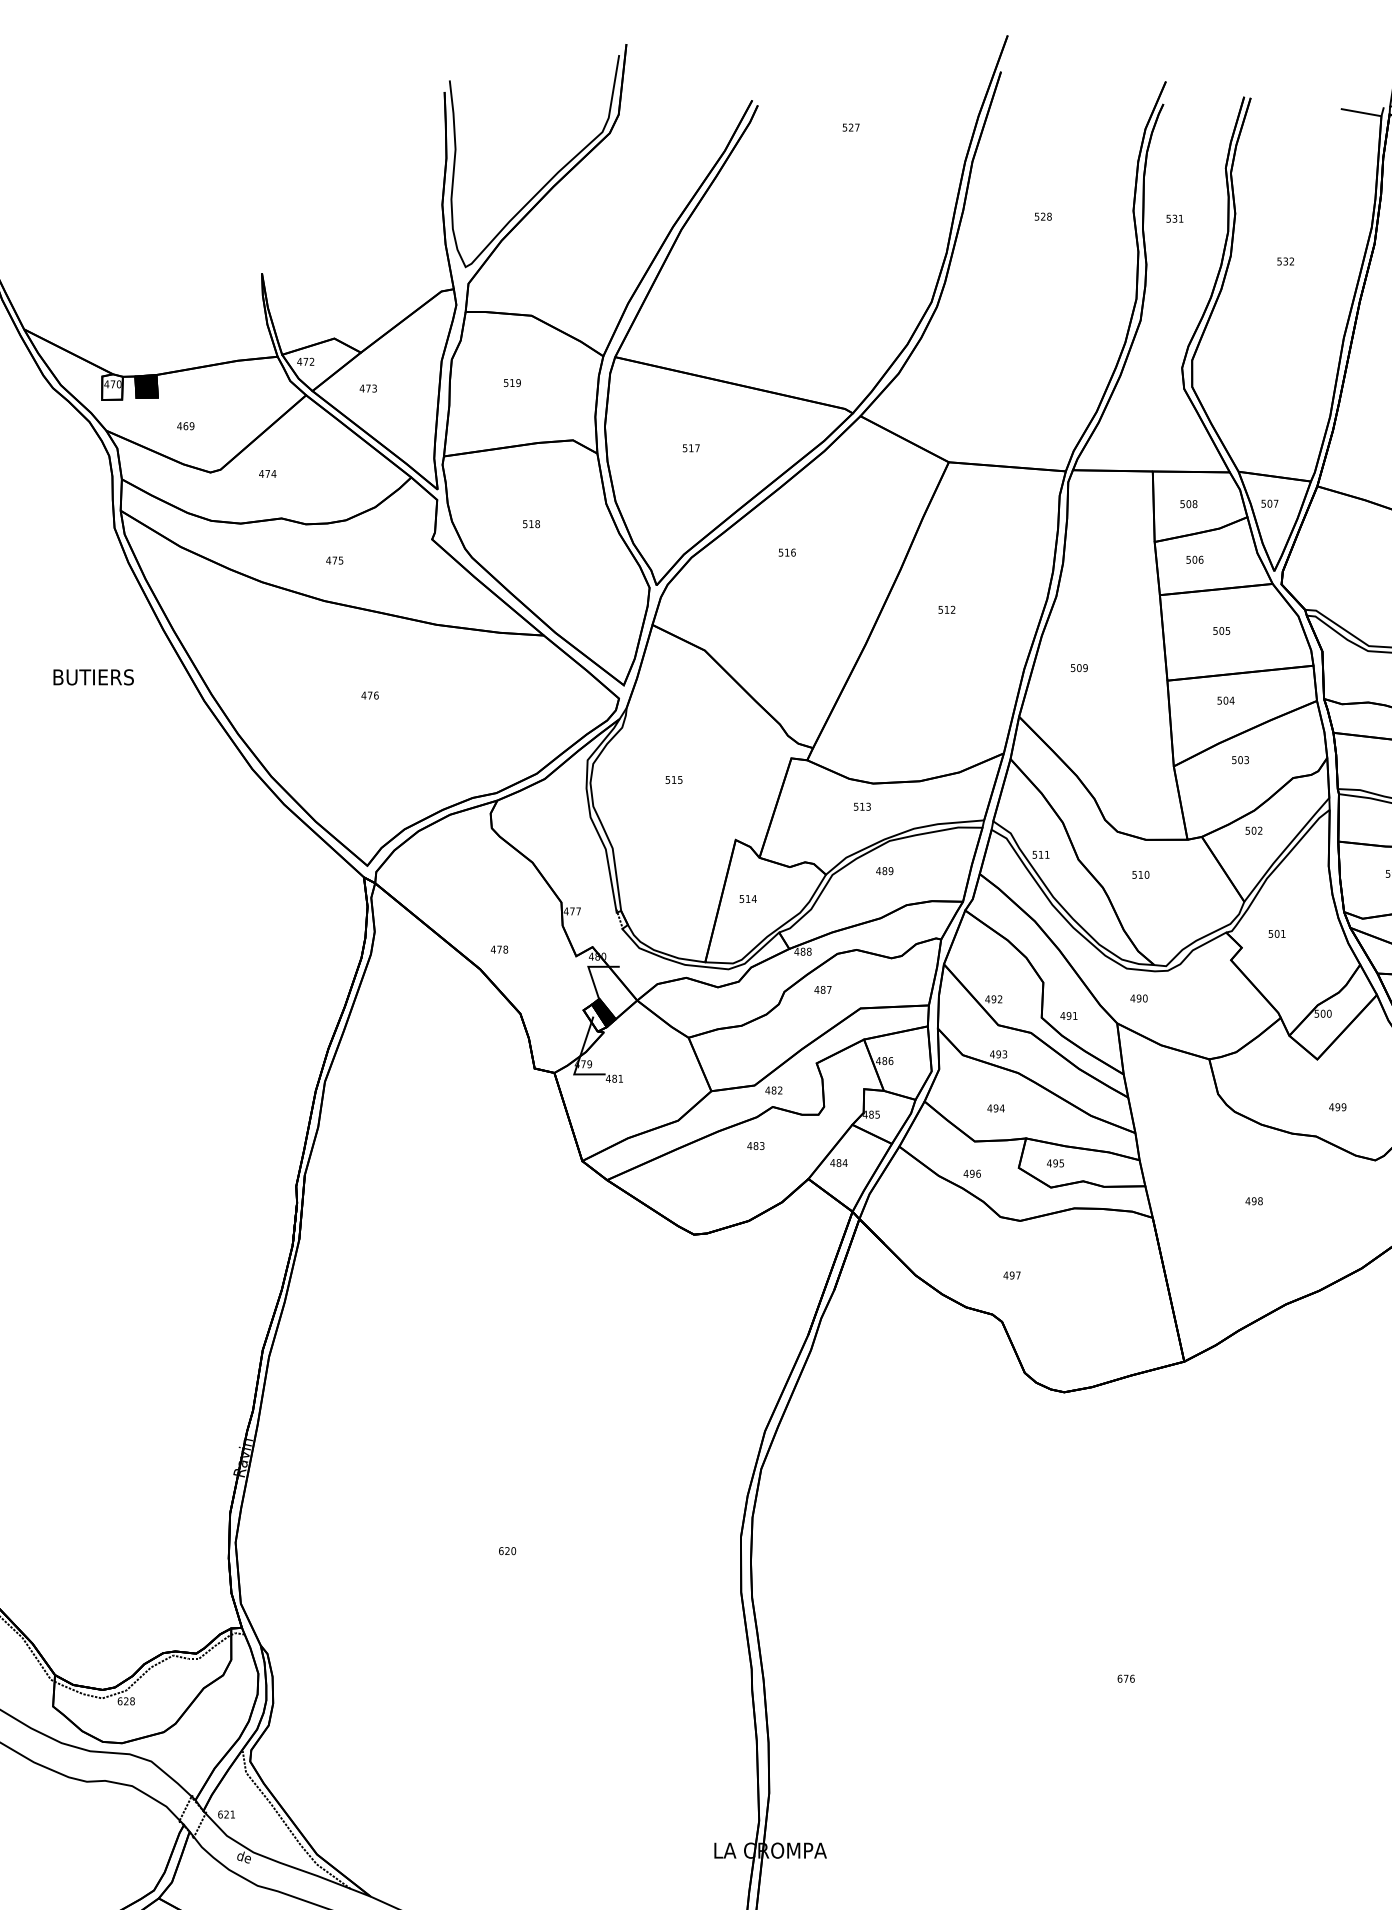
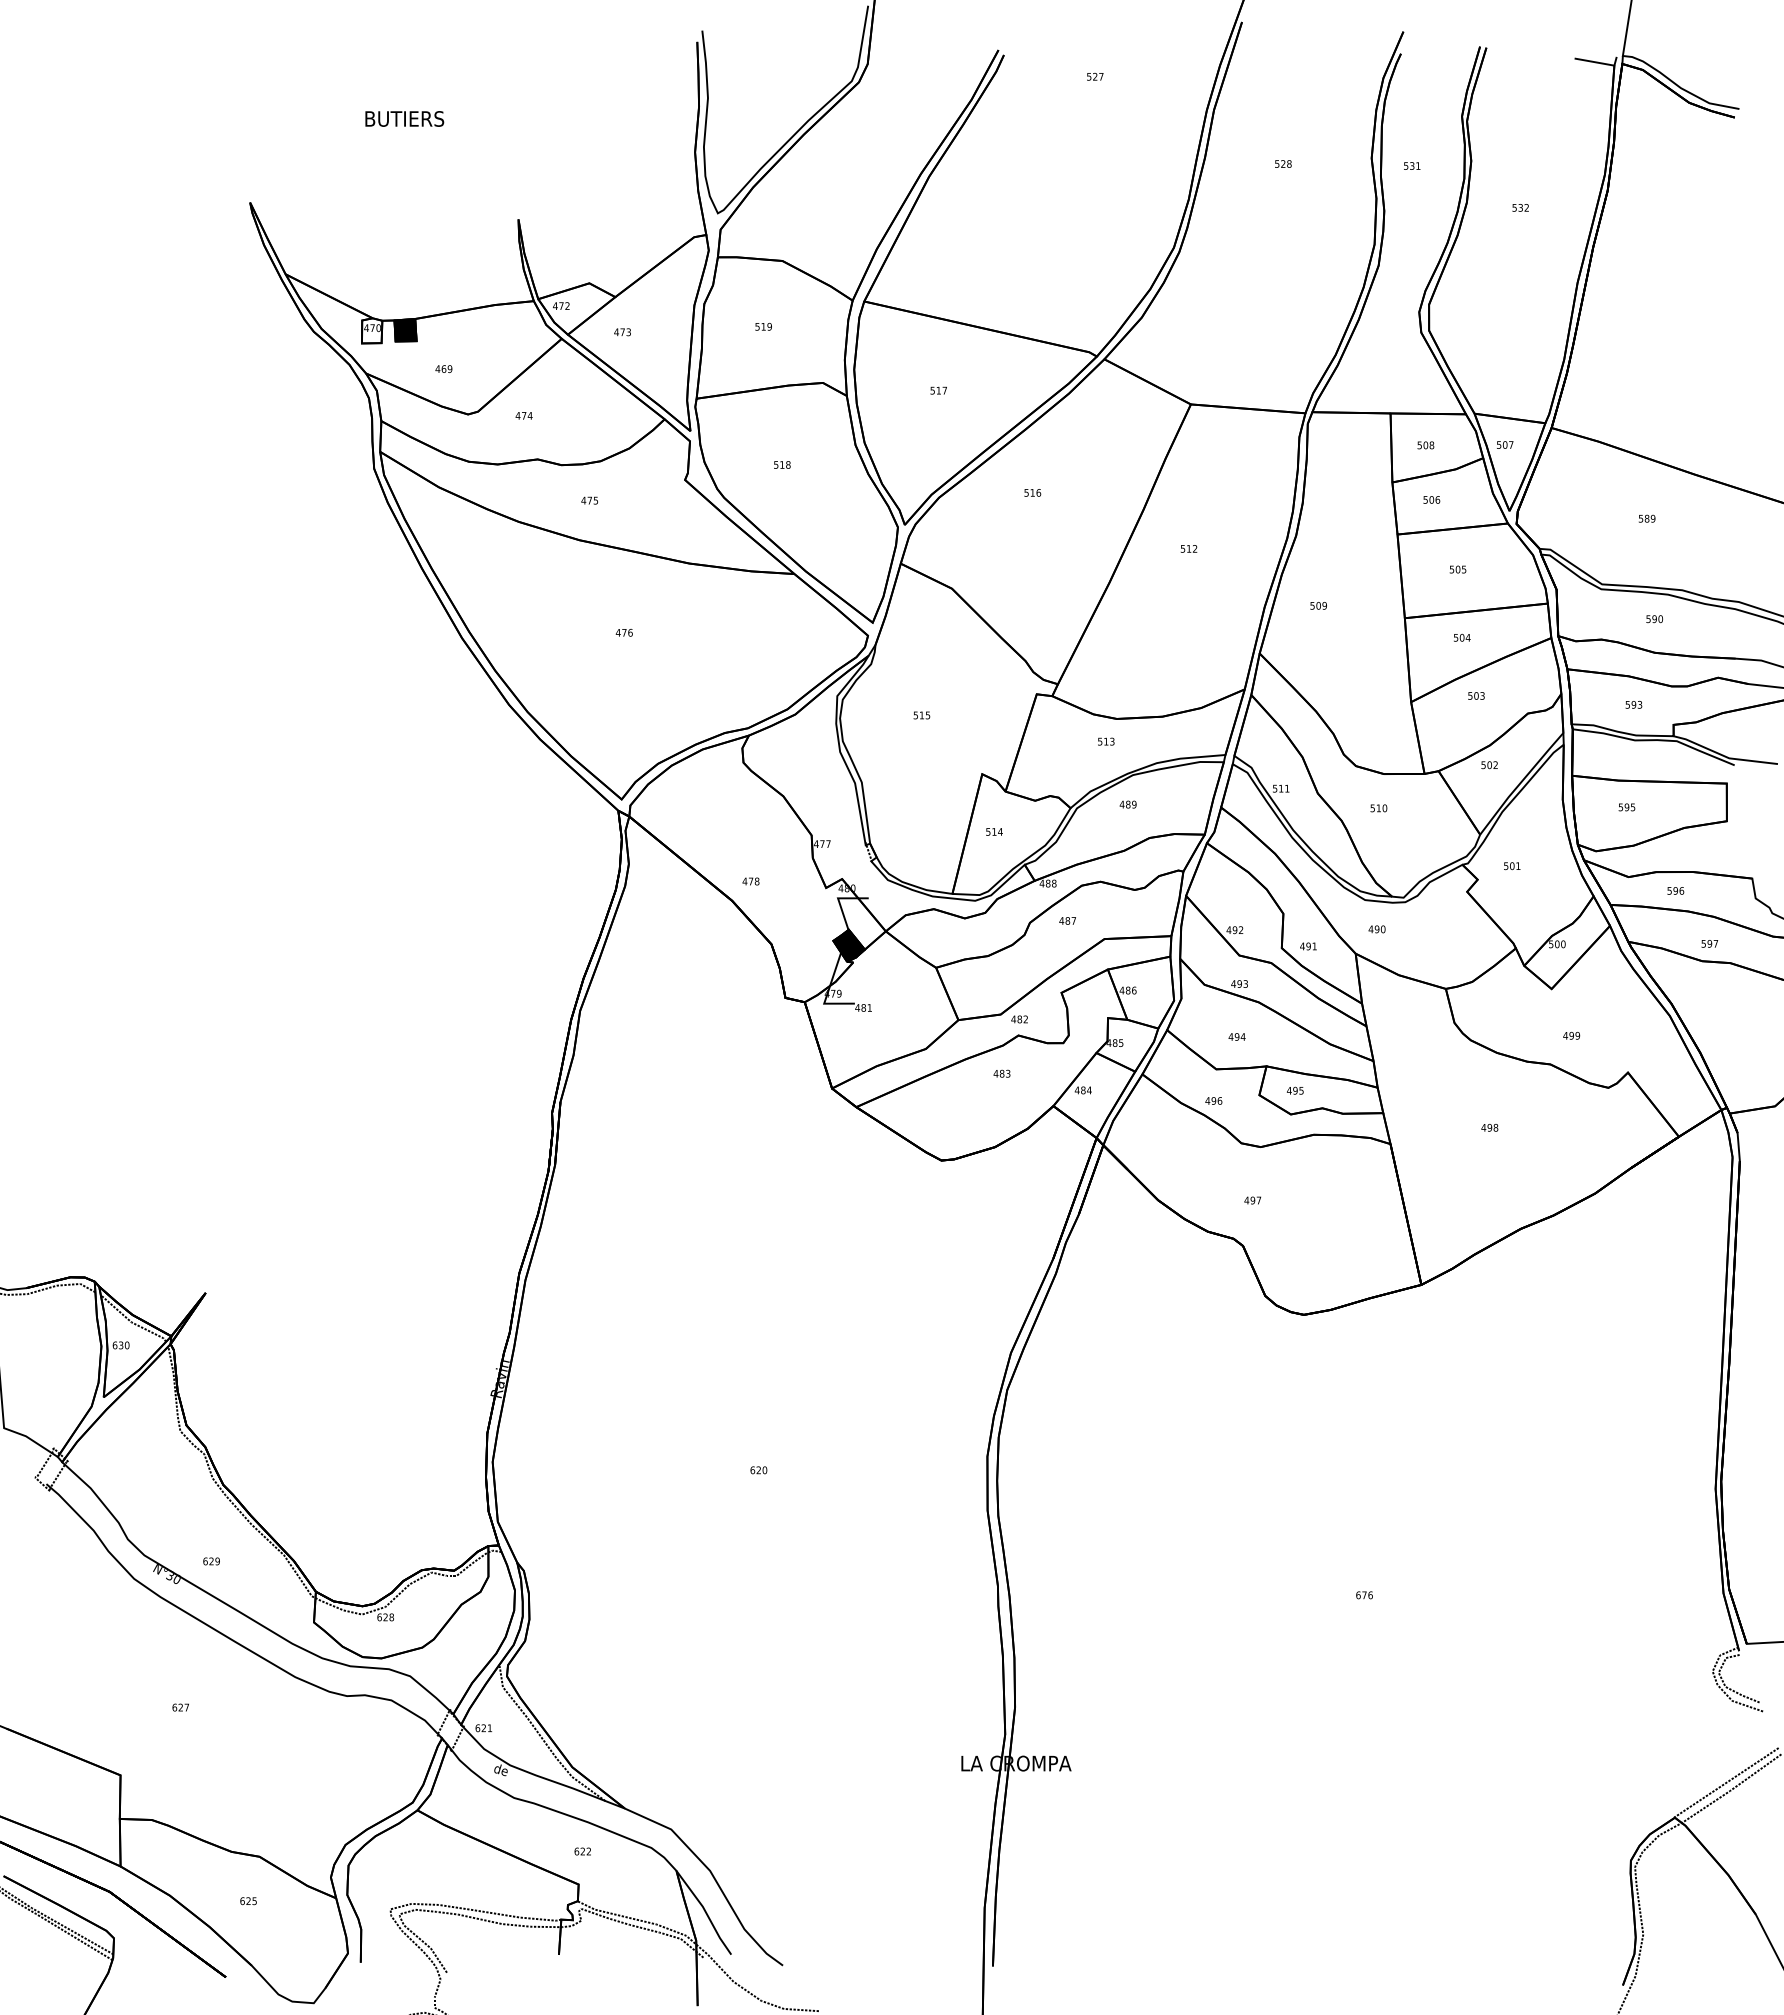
text: (93, 676) -> (404, 118), moved
fill: (595, 1018) -> (844, 948), added

